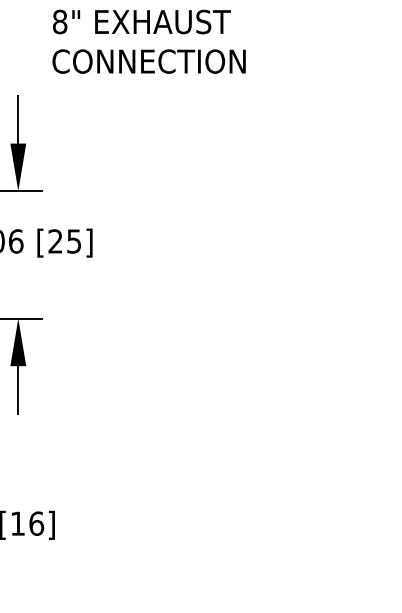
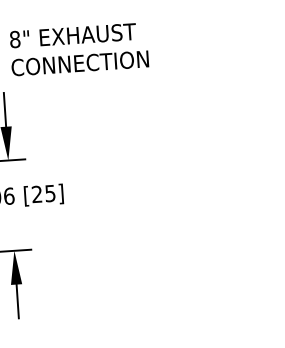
text: (148, 41) -> (78, 49), moved

